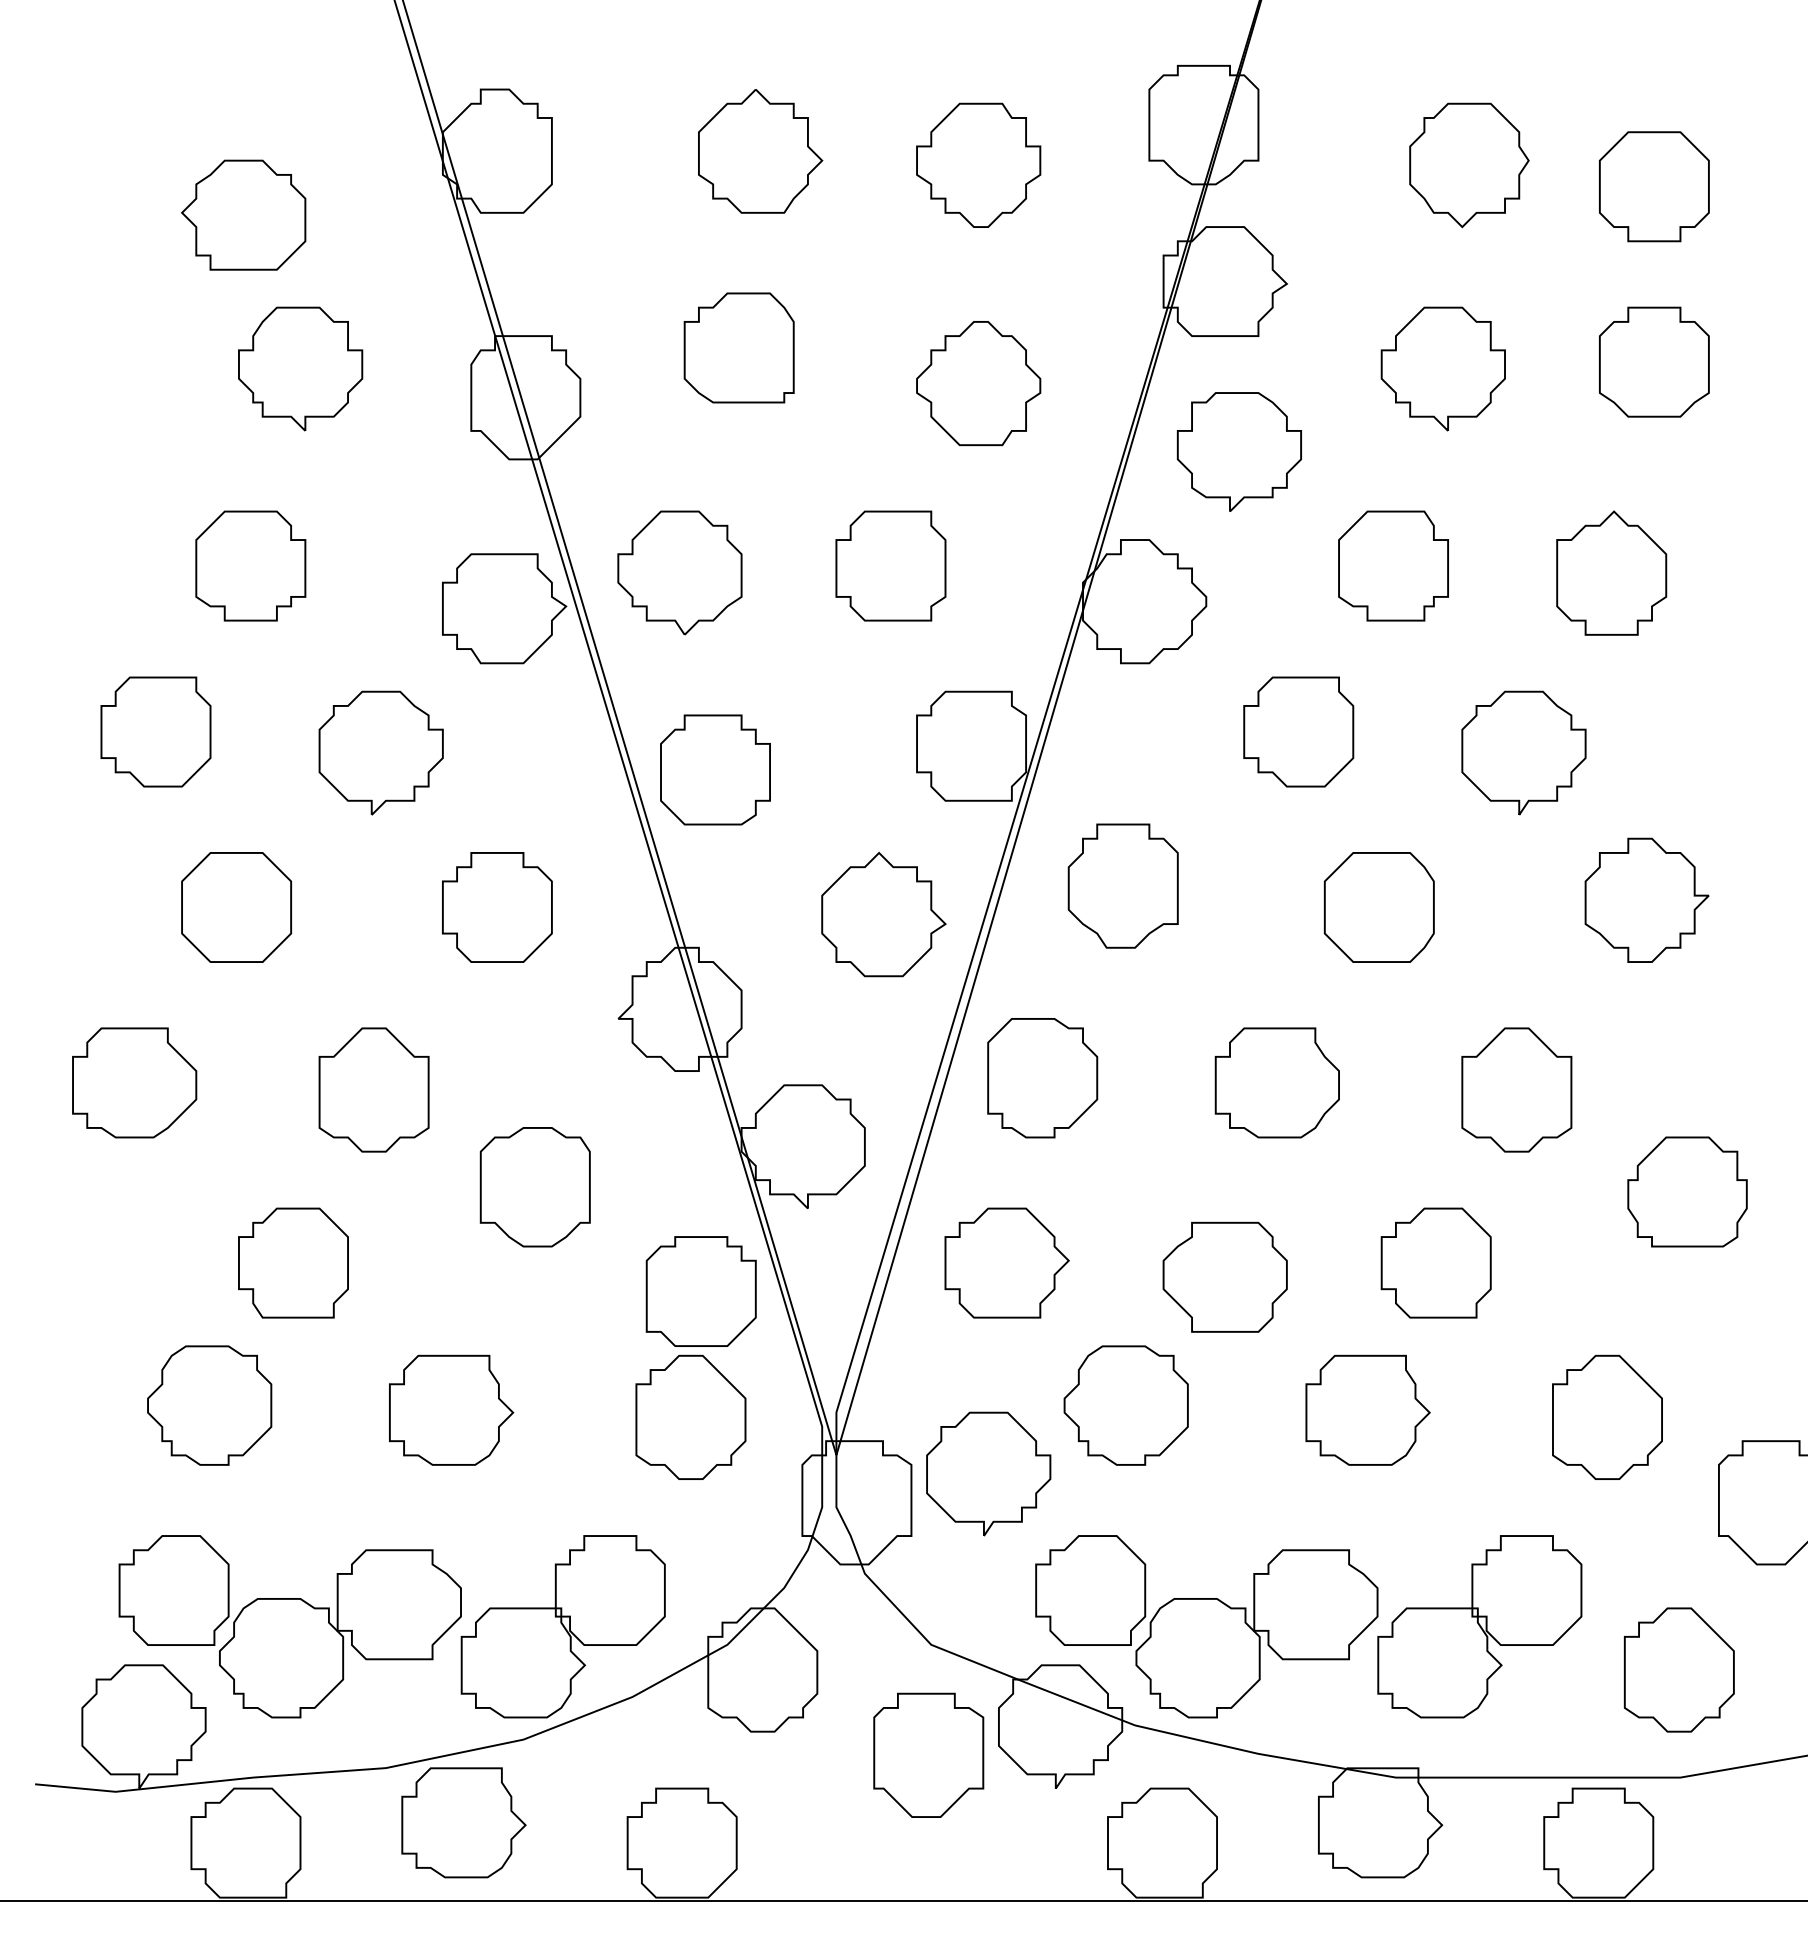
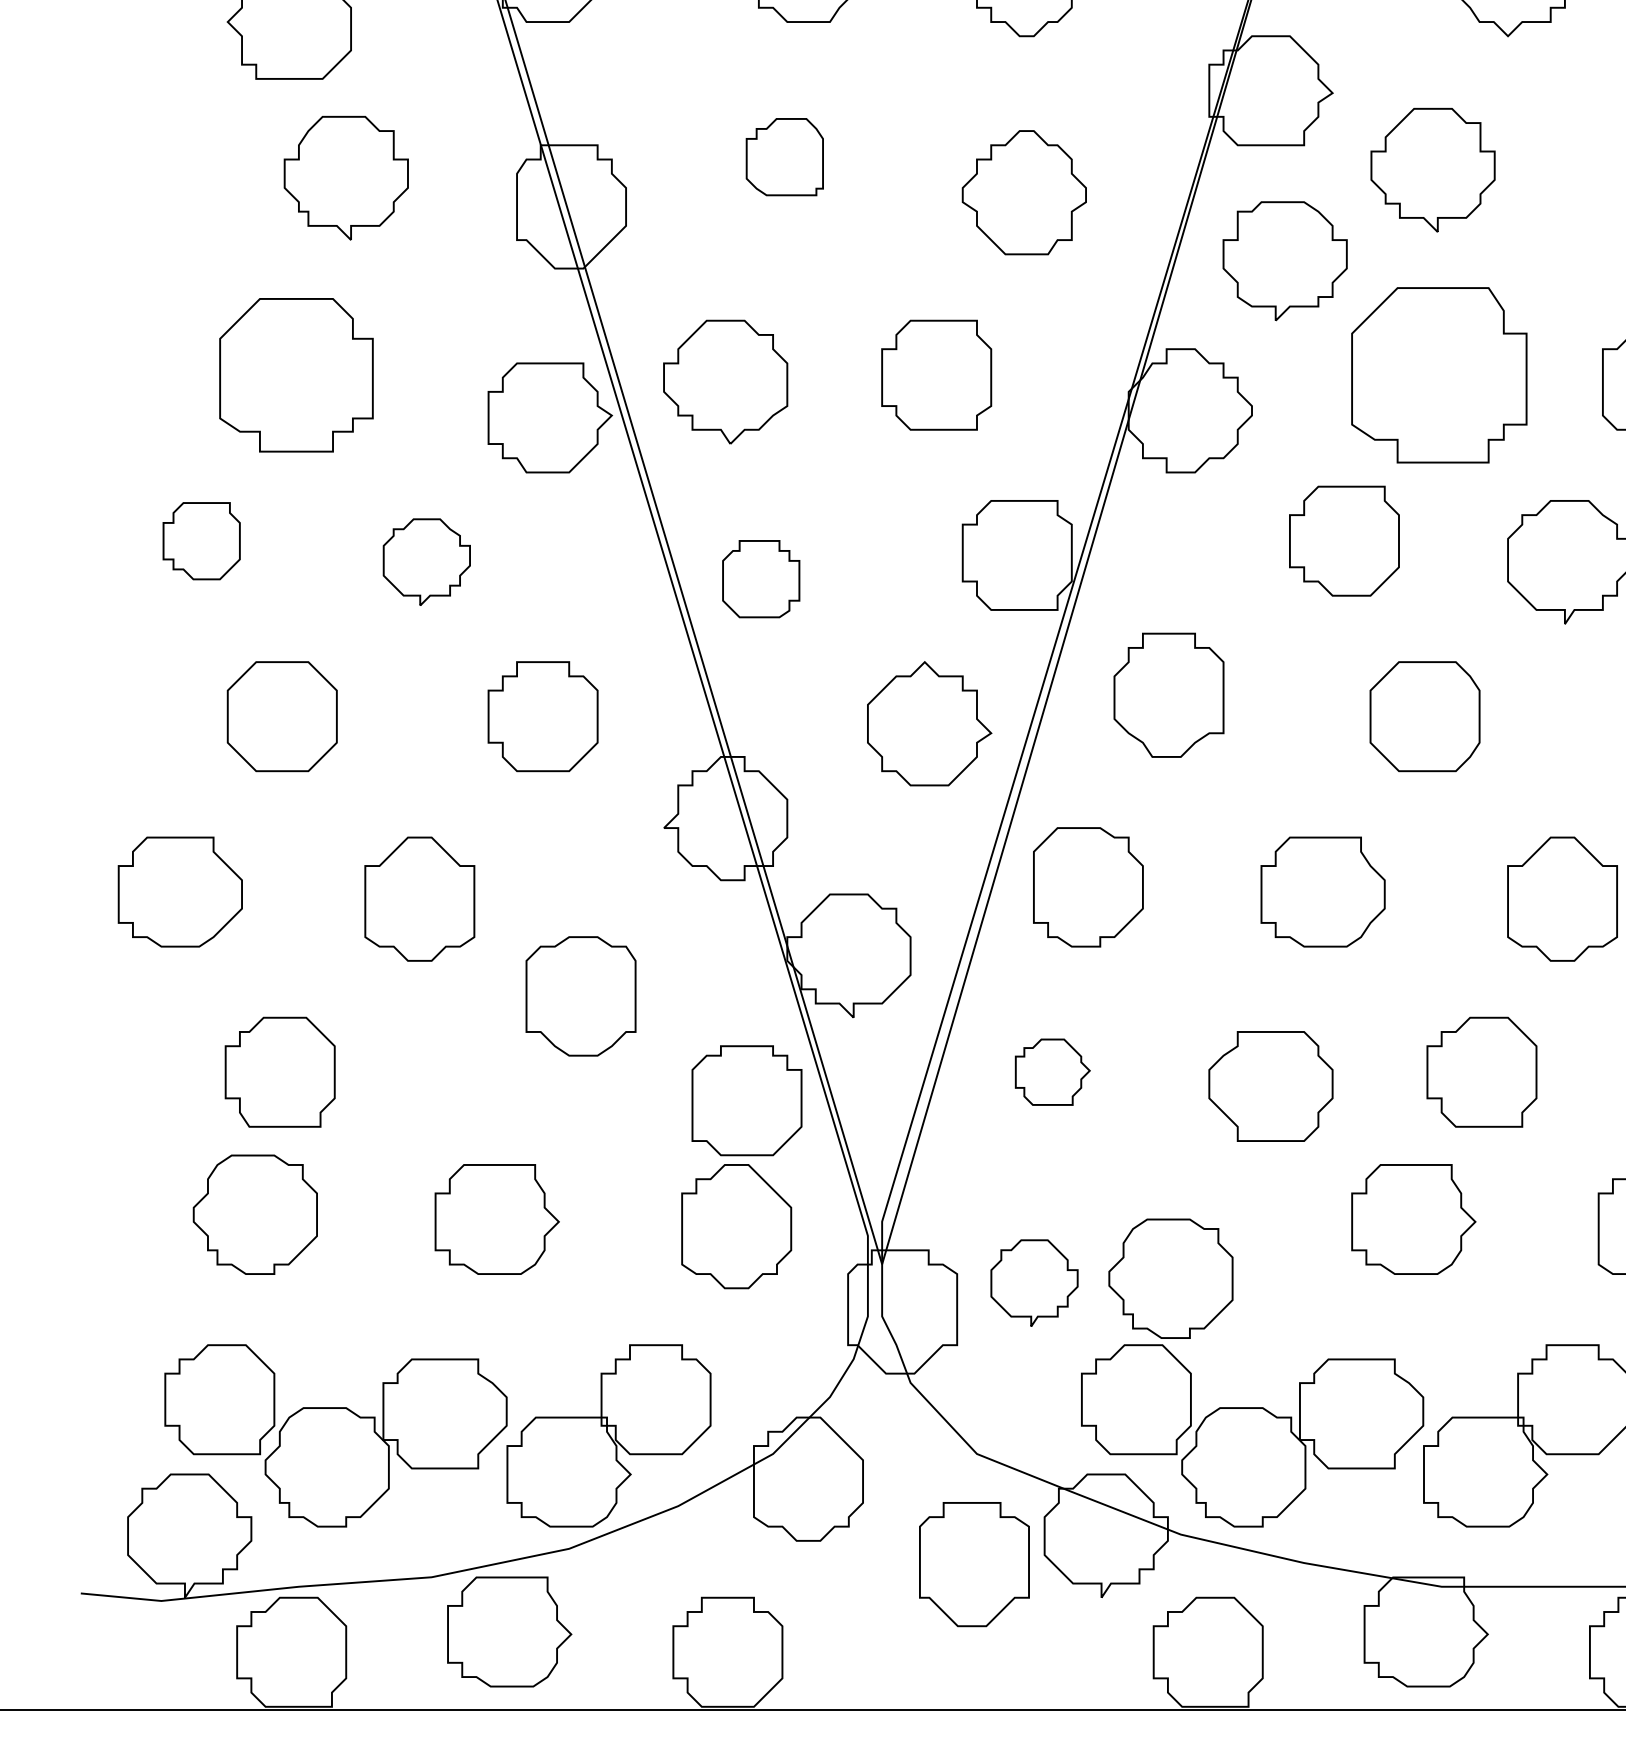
part: (738, 347) -> (784, 156), size x0.7
part: (1442, 368) -> (1432, 169), moved
part: (250, 565) -> (296, 374), size x1.4
part: (1393, 565) -> (1439, 374), size x1.6
part: (155, 731) -> (201, 540), size x0.7
part: (380, 752) -> (426, 561), size x0.7
part: (715, 769) -> (761, 578), size x0.7
part: (293, 1262) -> (280, 1071), moved
part: (1006, 1262) -> (1052, 1071), size x0.6
part: (1125, 1405) -> (1170, 1278), moved
part: (988, 1473) -> (1034, 1282), size x0.7

